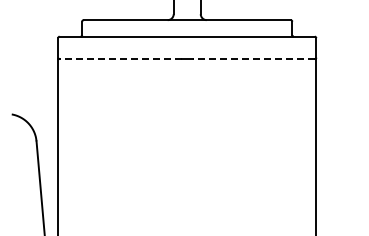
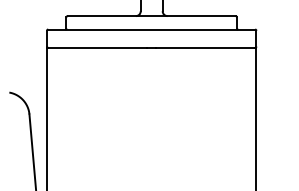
line: (120, 59) -> (97, 48), dashed -> solid
line: (253, 59) -> (205, 48), dashed -> solid

